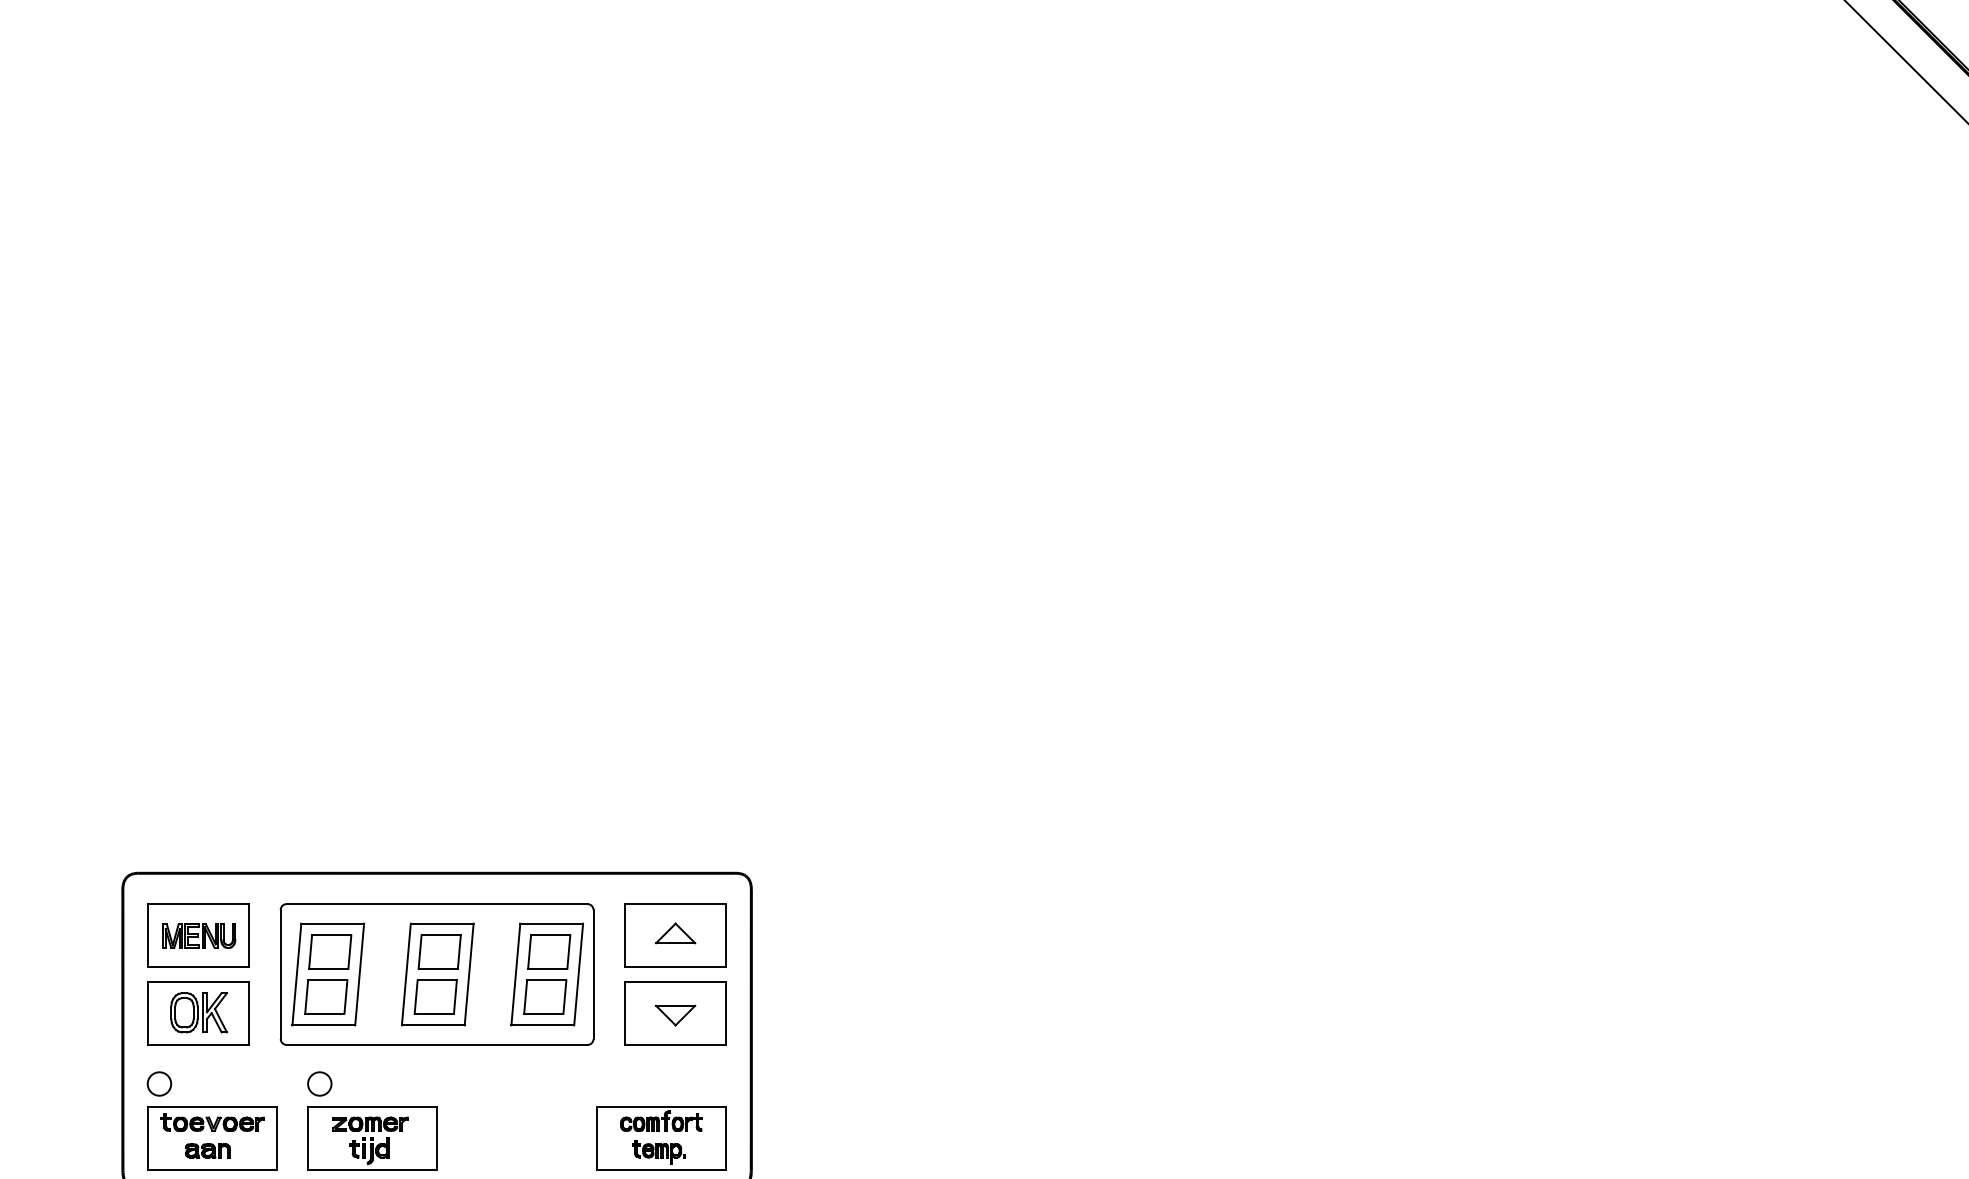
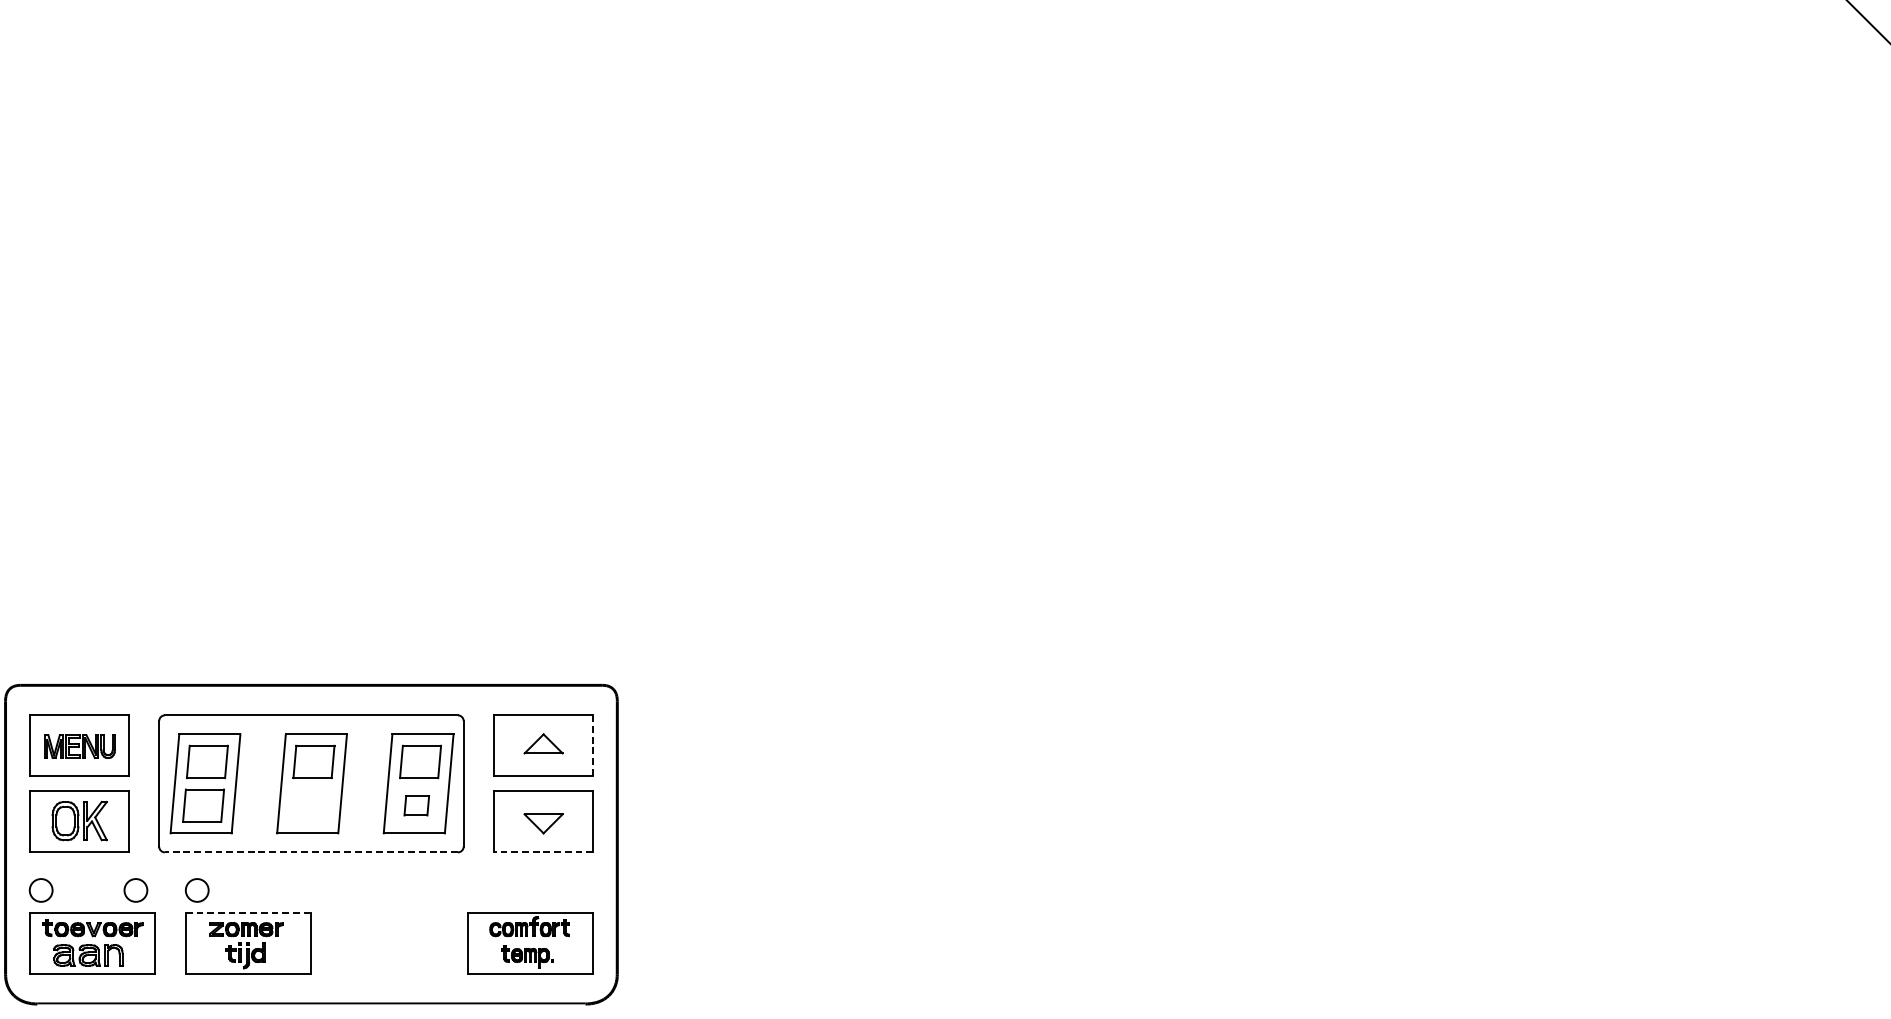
line: (726, 935) -> (593, 745), solid -> dashed
part: (435, 996) -> (309, 805), removed
part: (545, 996) -> (416, 805), size x0.6
line: (437, 1044) -> (311, 851), solid -> dashed
line: (675, 1044) -> (543, 851), solid -> dashed
circle: (256, 1083) -> (135, 889), added
line: (372, 1107) -> (248, 913), solid -> dashed
part: (207, 1150) -> (87, 955), size x1.6

